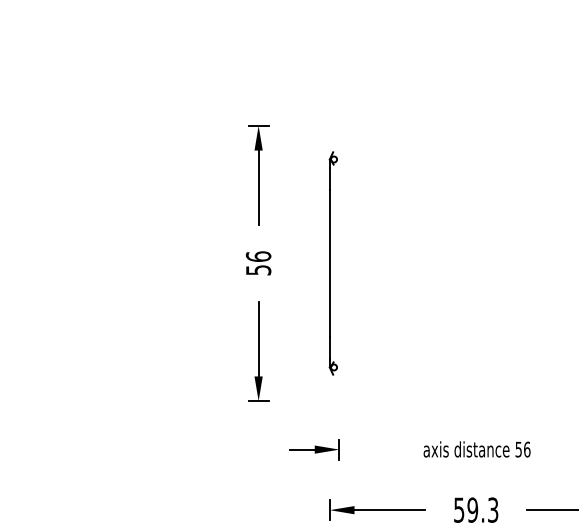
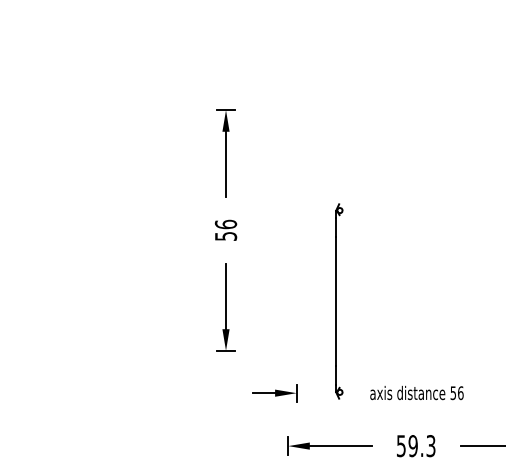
part: (333, 263) -> (339, 301), moved

